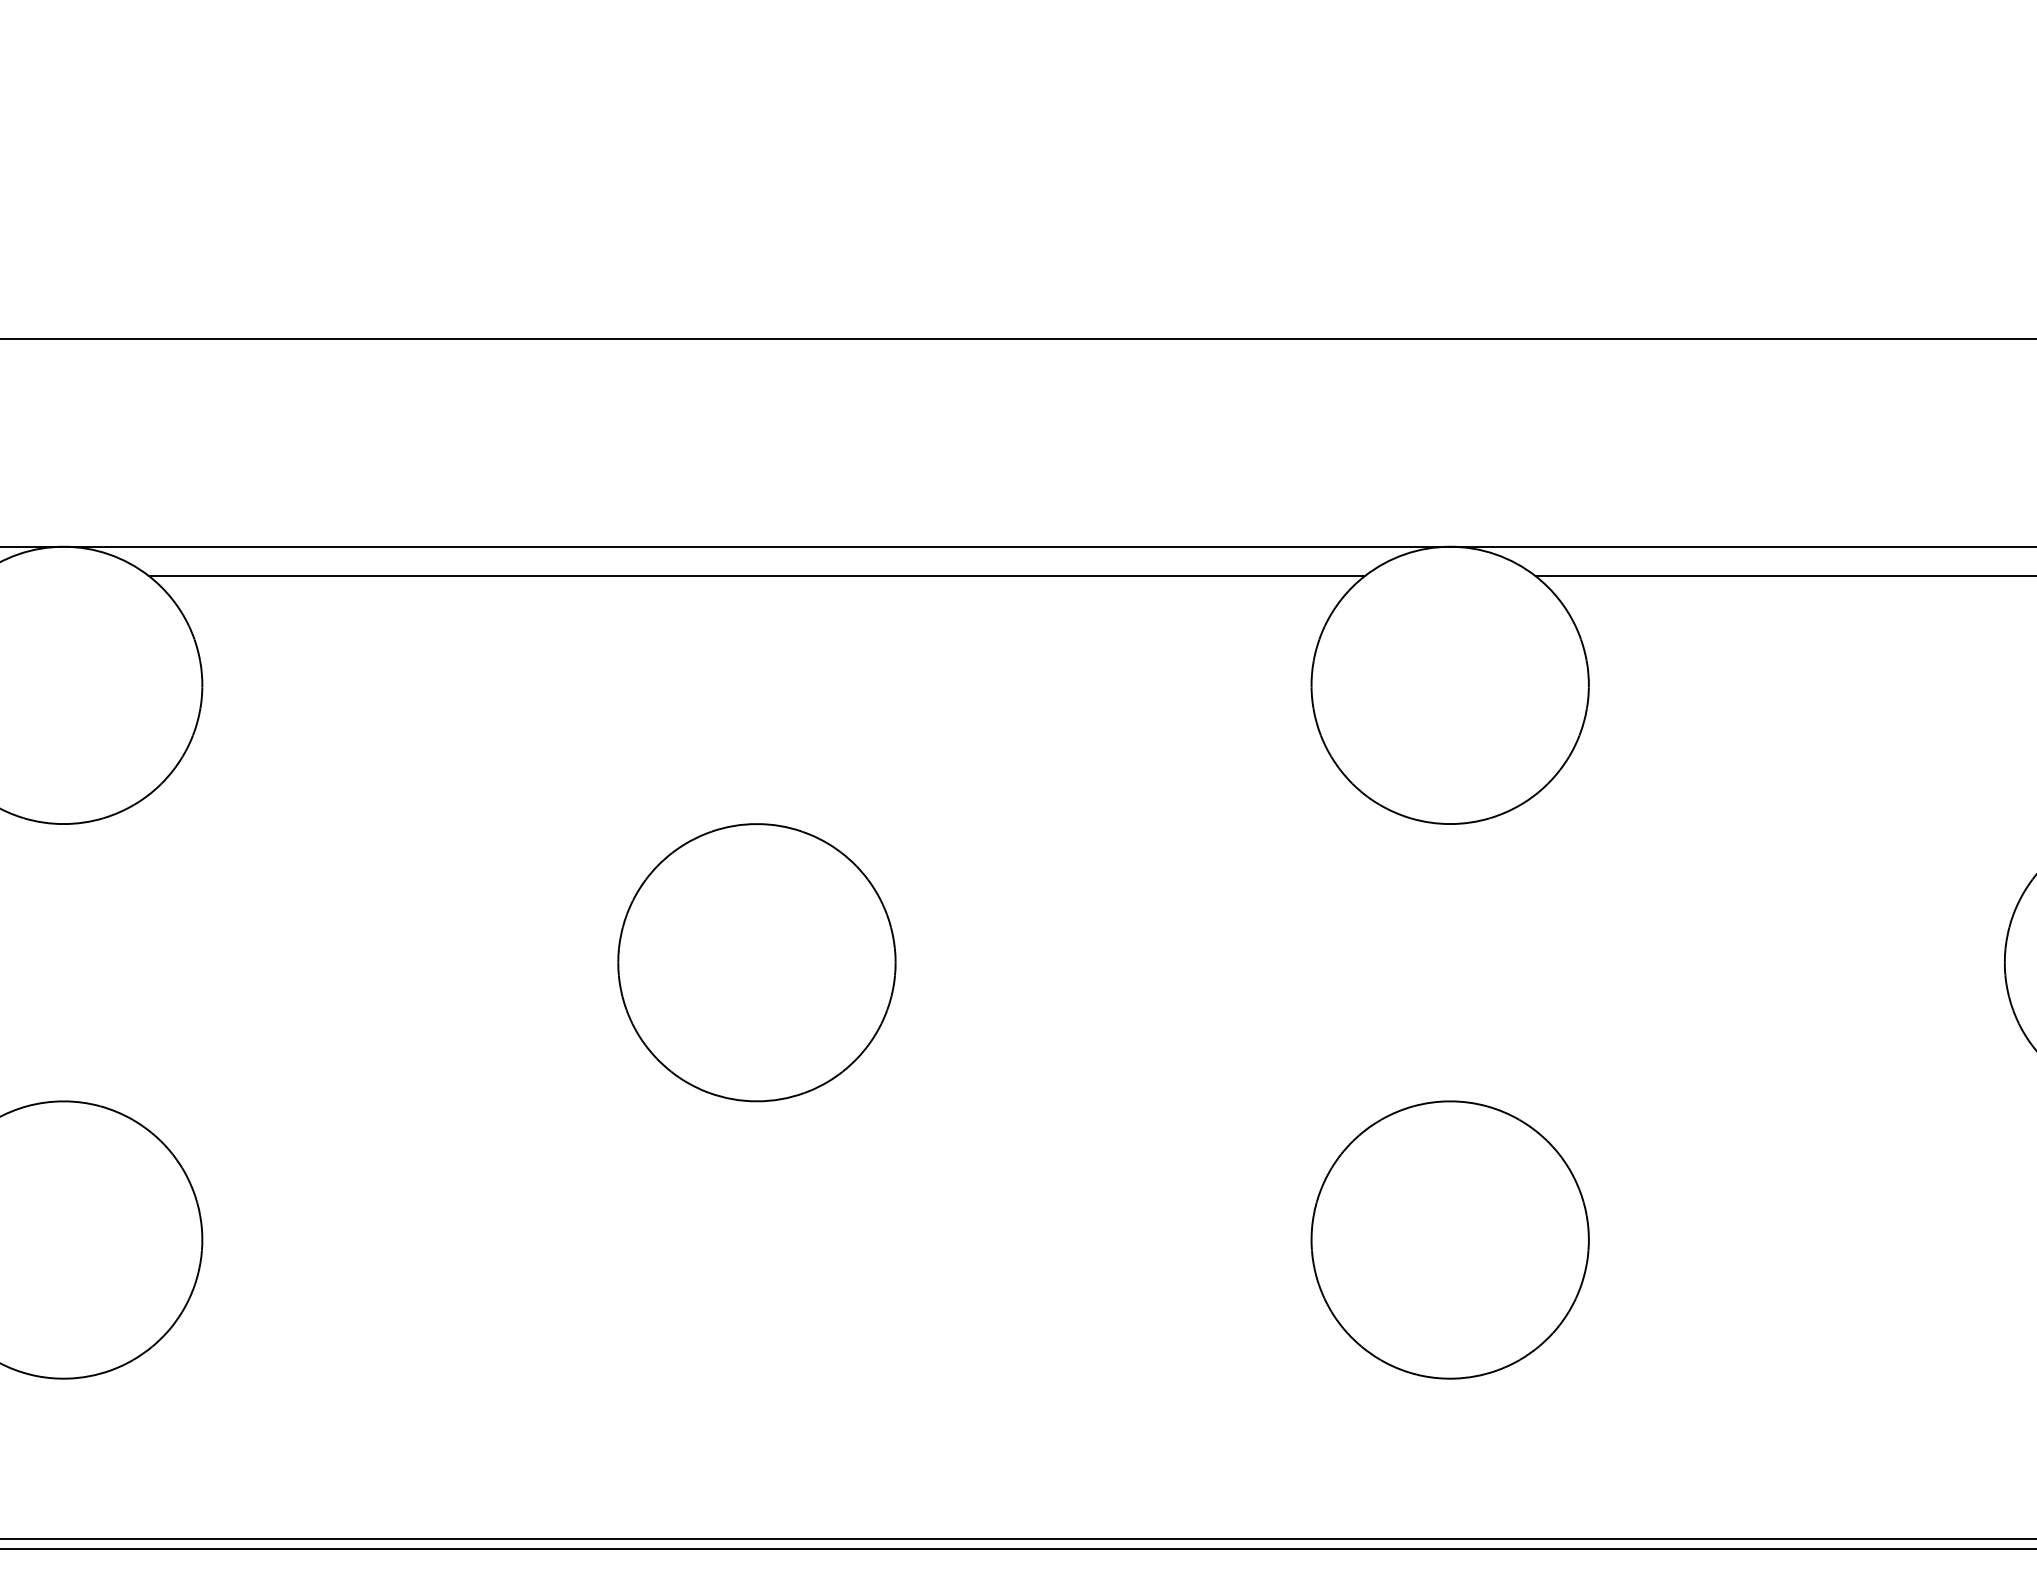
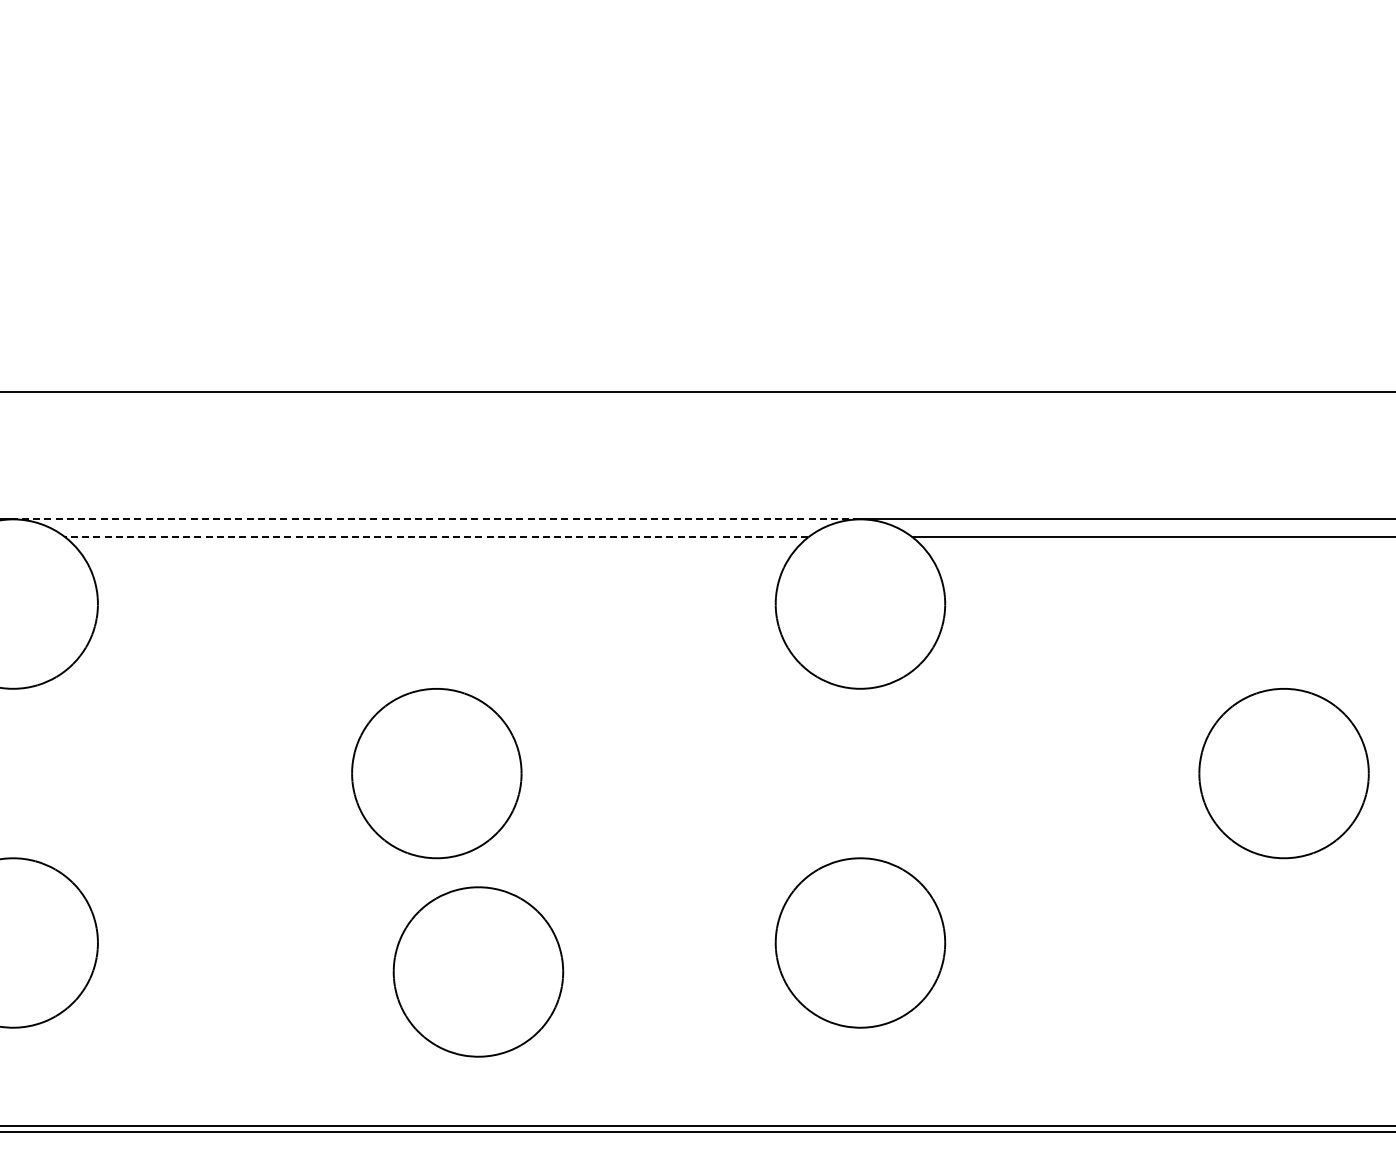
line: (756, 546) -> (436, 519), solid -> dashed
line: (756, 576) -> (436, 537), solid -> dashed
part: (825, 1286) -> (478, 971), added

